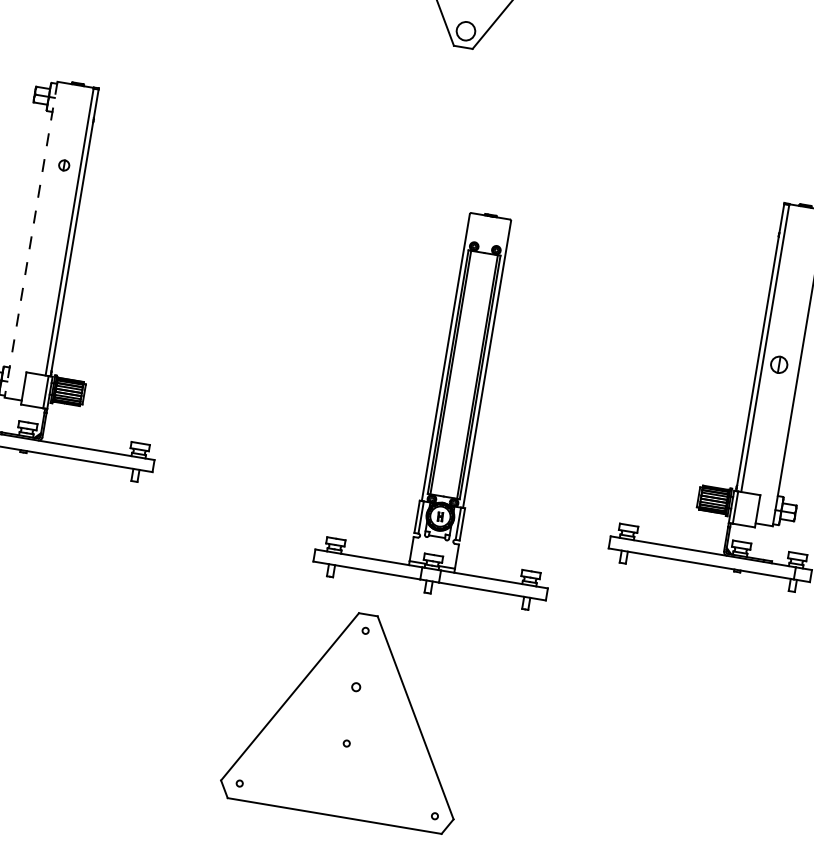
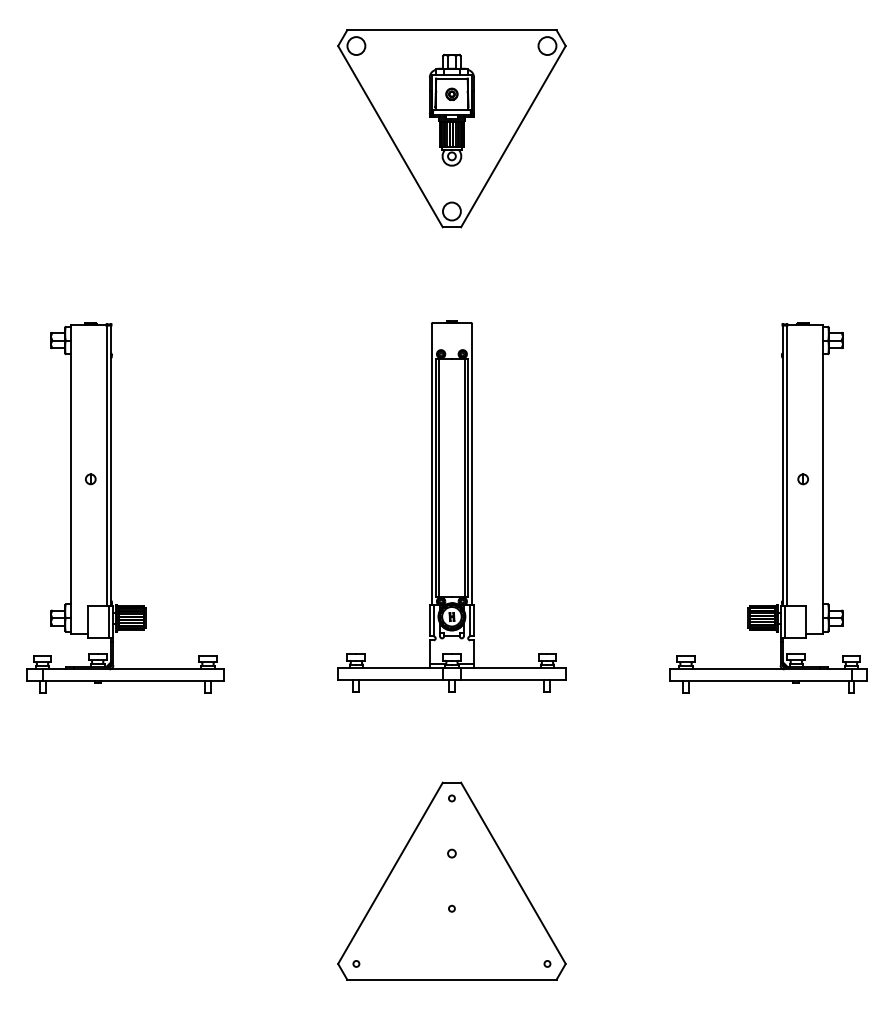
part: (63, 165) -> (90, 479), moved
line: (31, 239) -> (71, 479), dashed -> solid
part: (778, 364) -> (802, 479), size x0.62
part: (458, 403) -> (451, 506), moved

